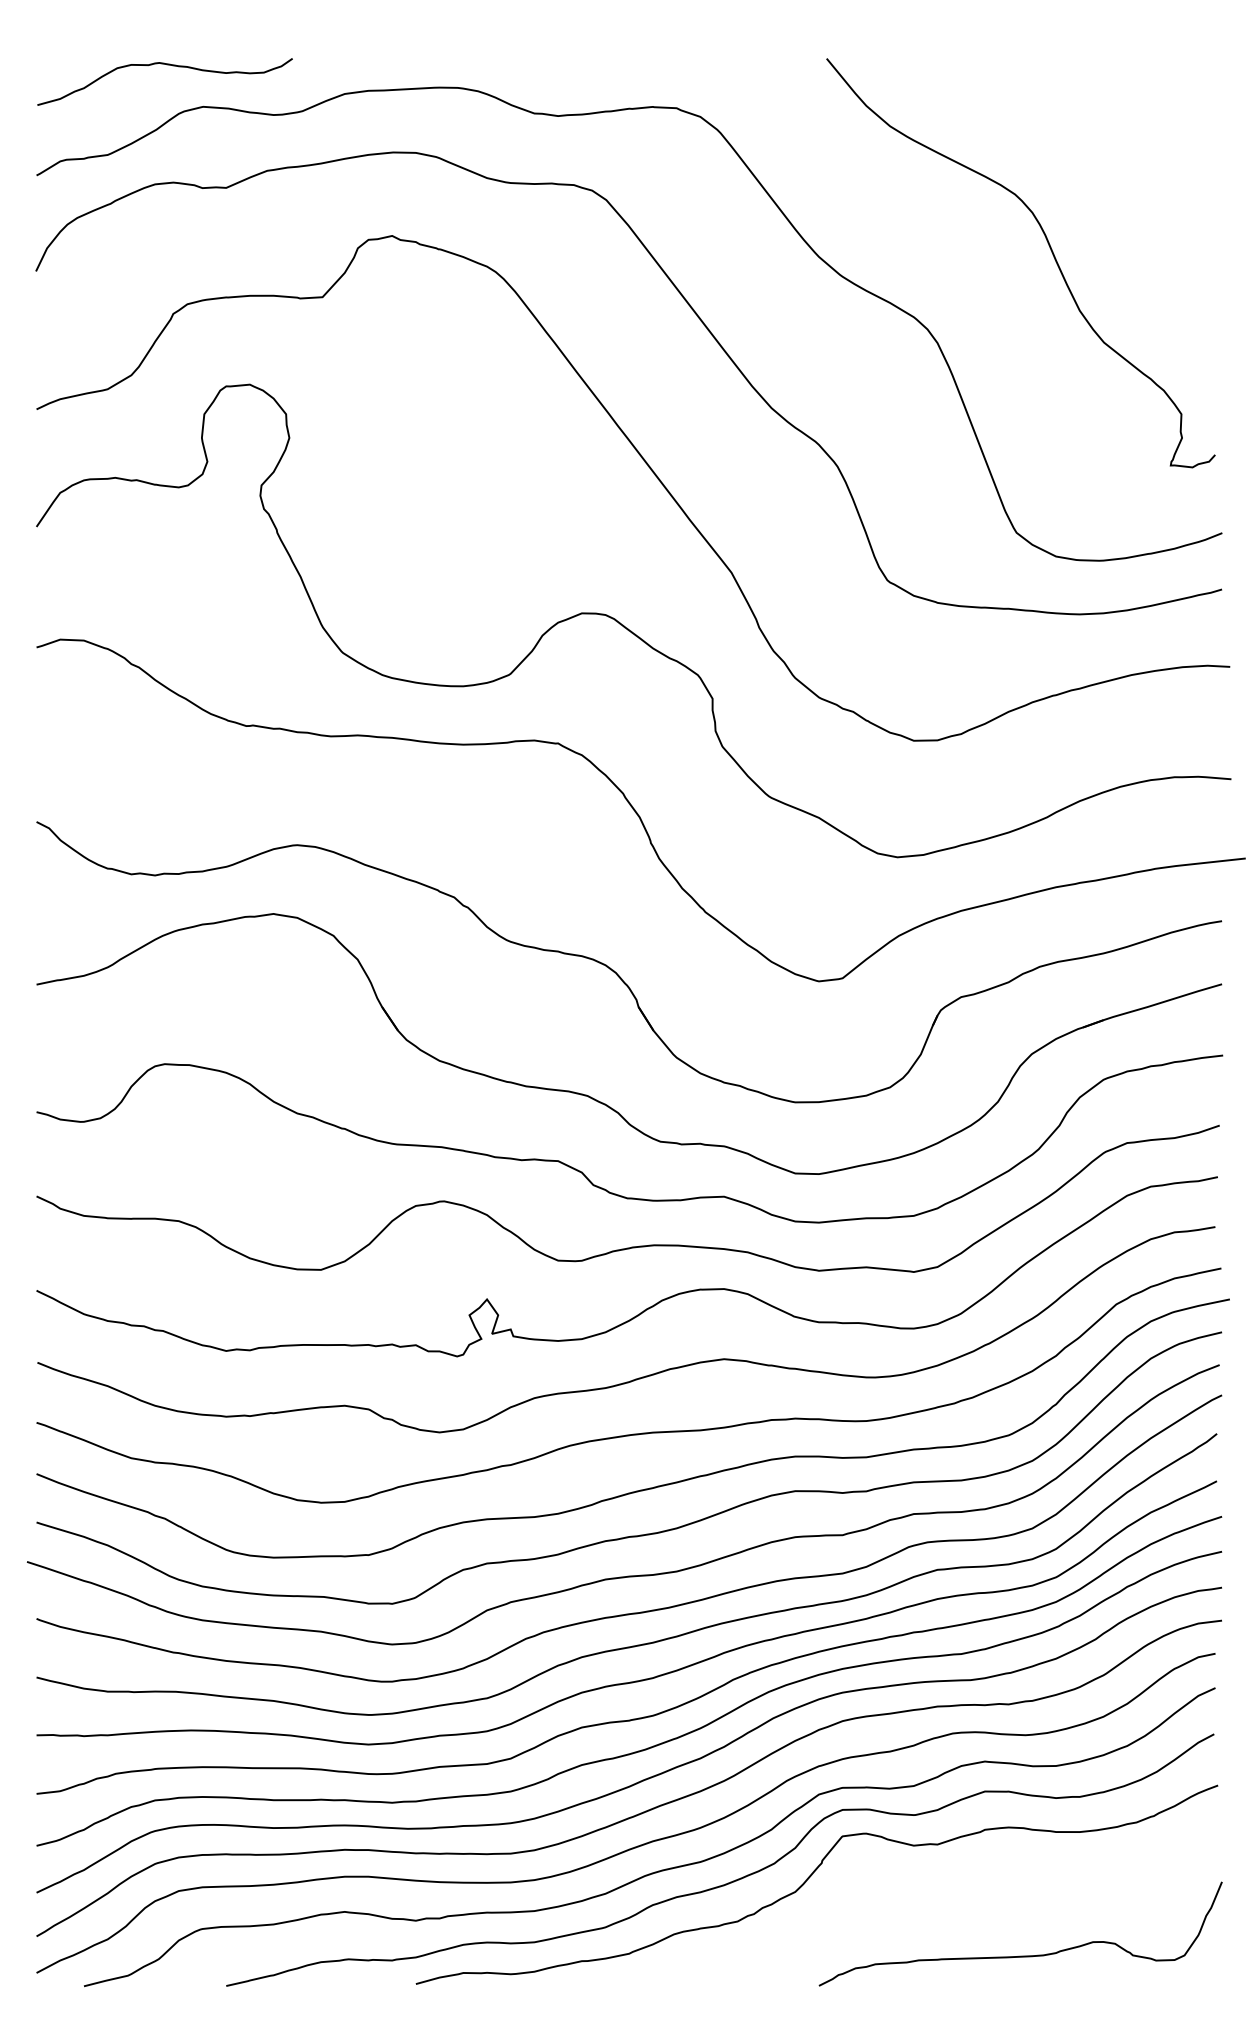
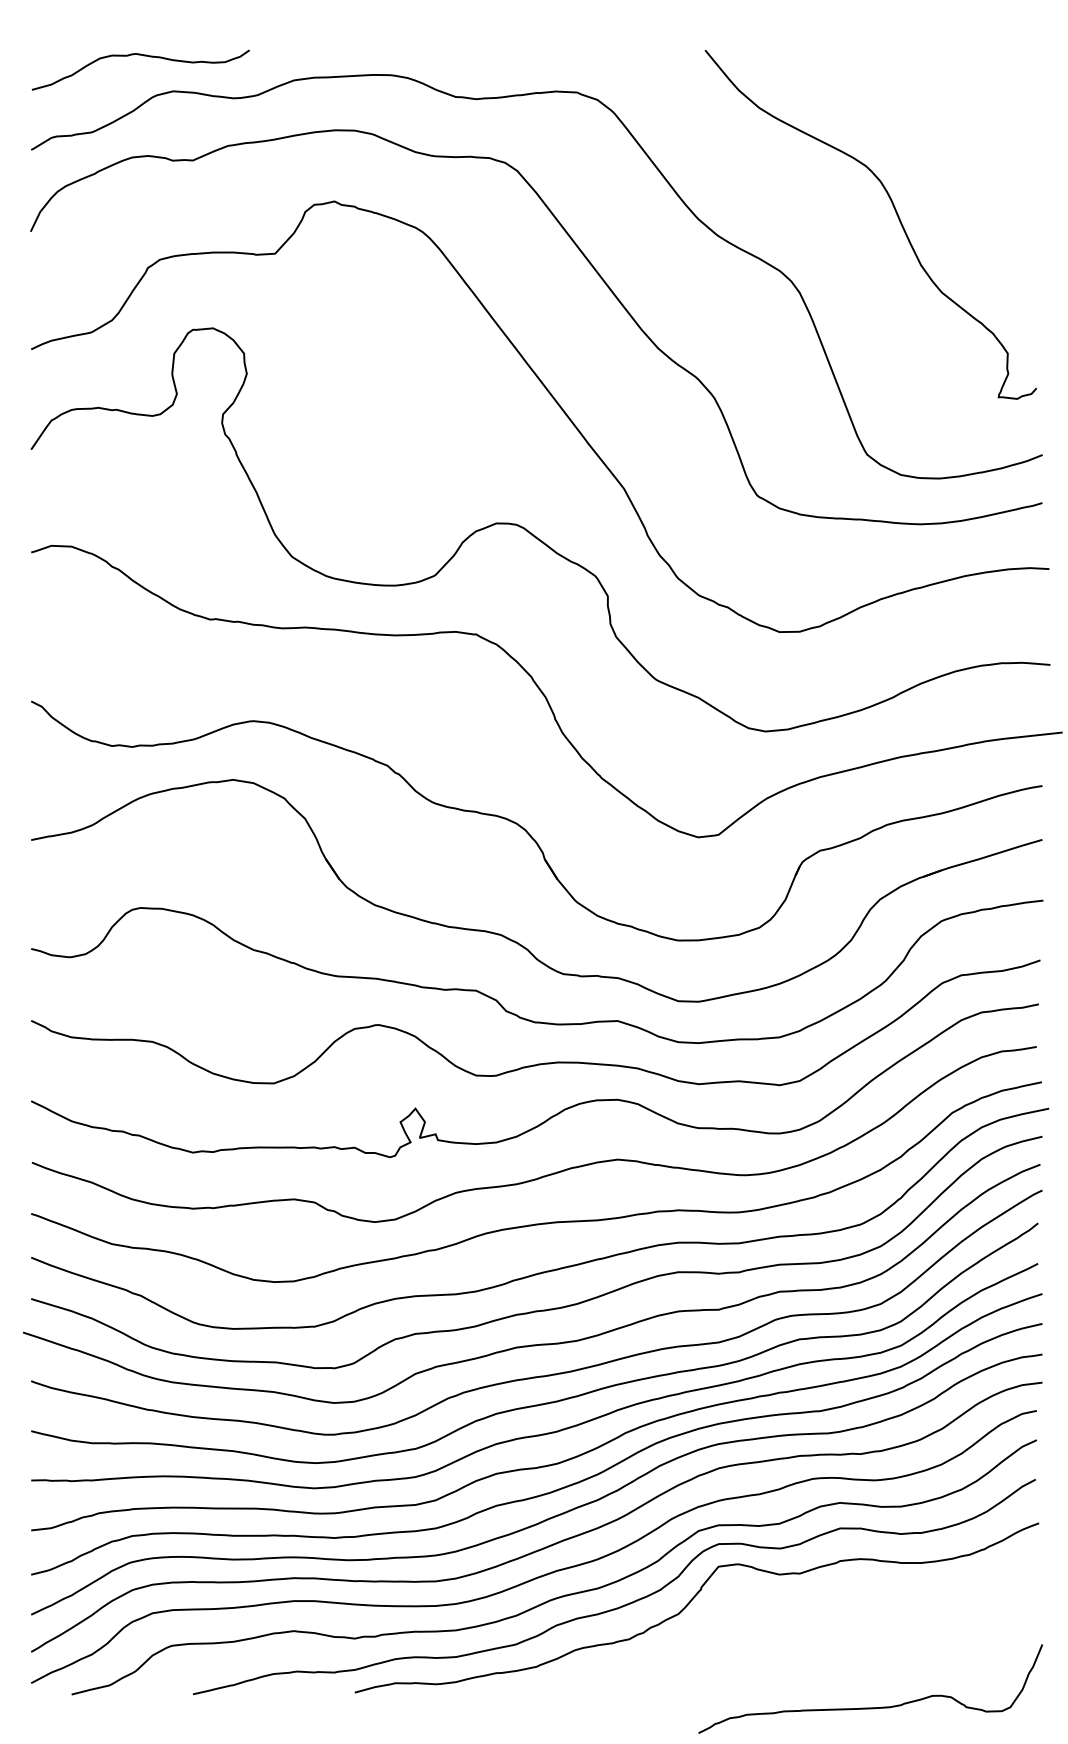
curve: (1020, 1955) -> (870, 1707), moved

